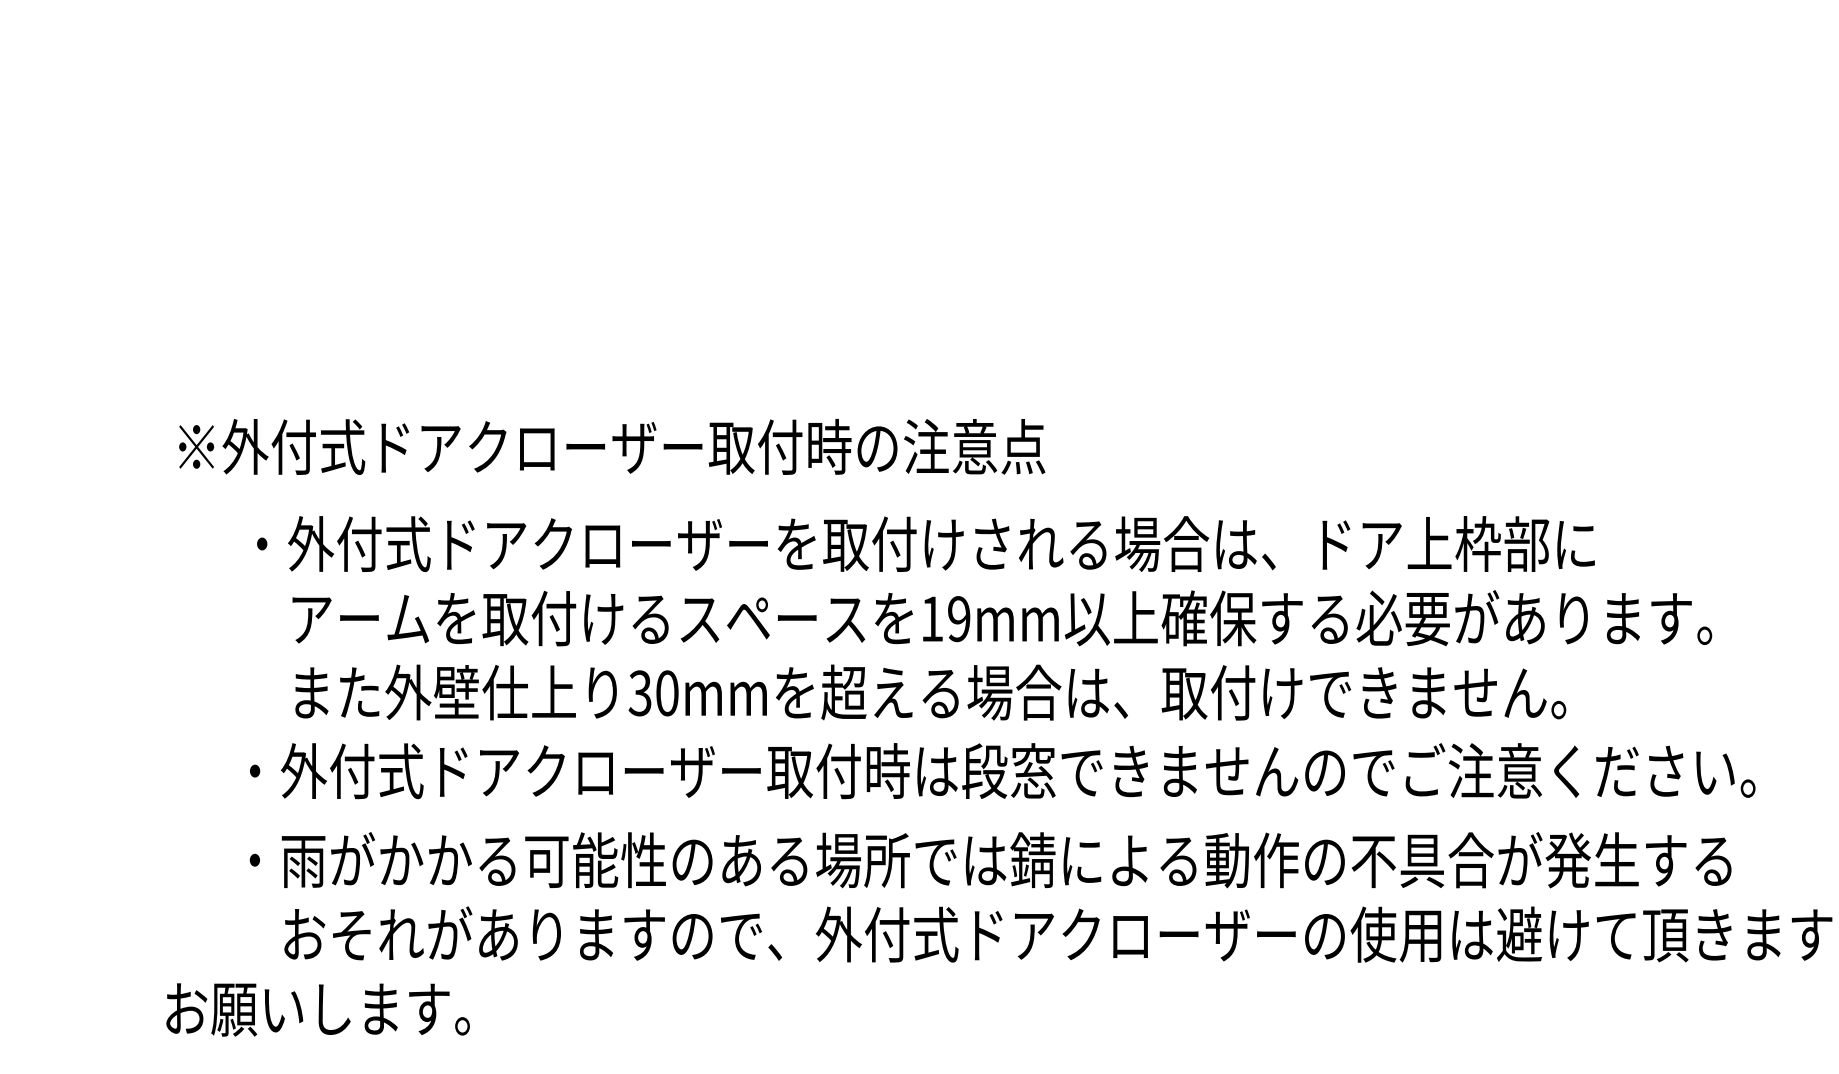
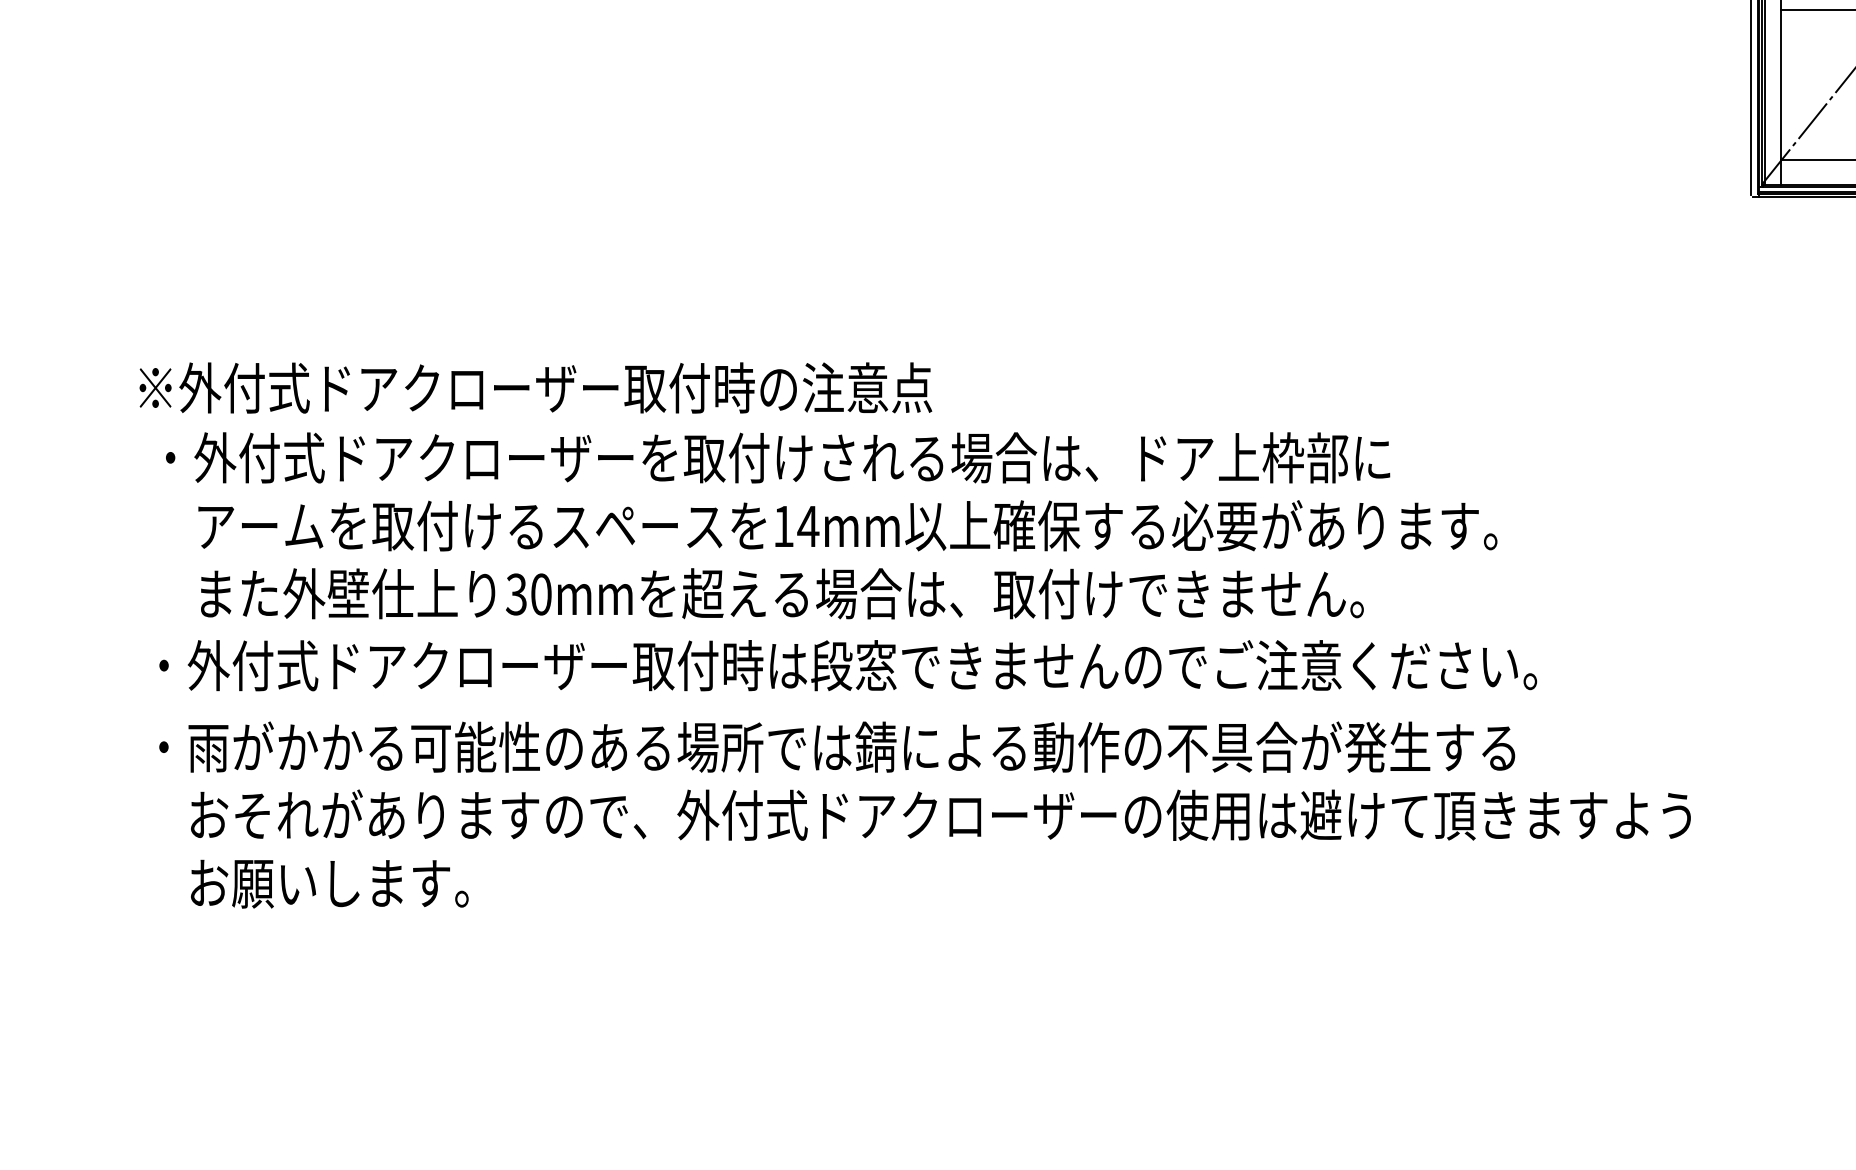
text: (611, 446) -> (535, 387), moved
text: (959, 619) -> (808, 526), 19mm -> 14mm
text: (317, 1009) -> (329, 883), moved

